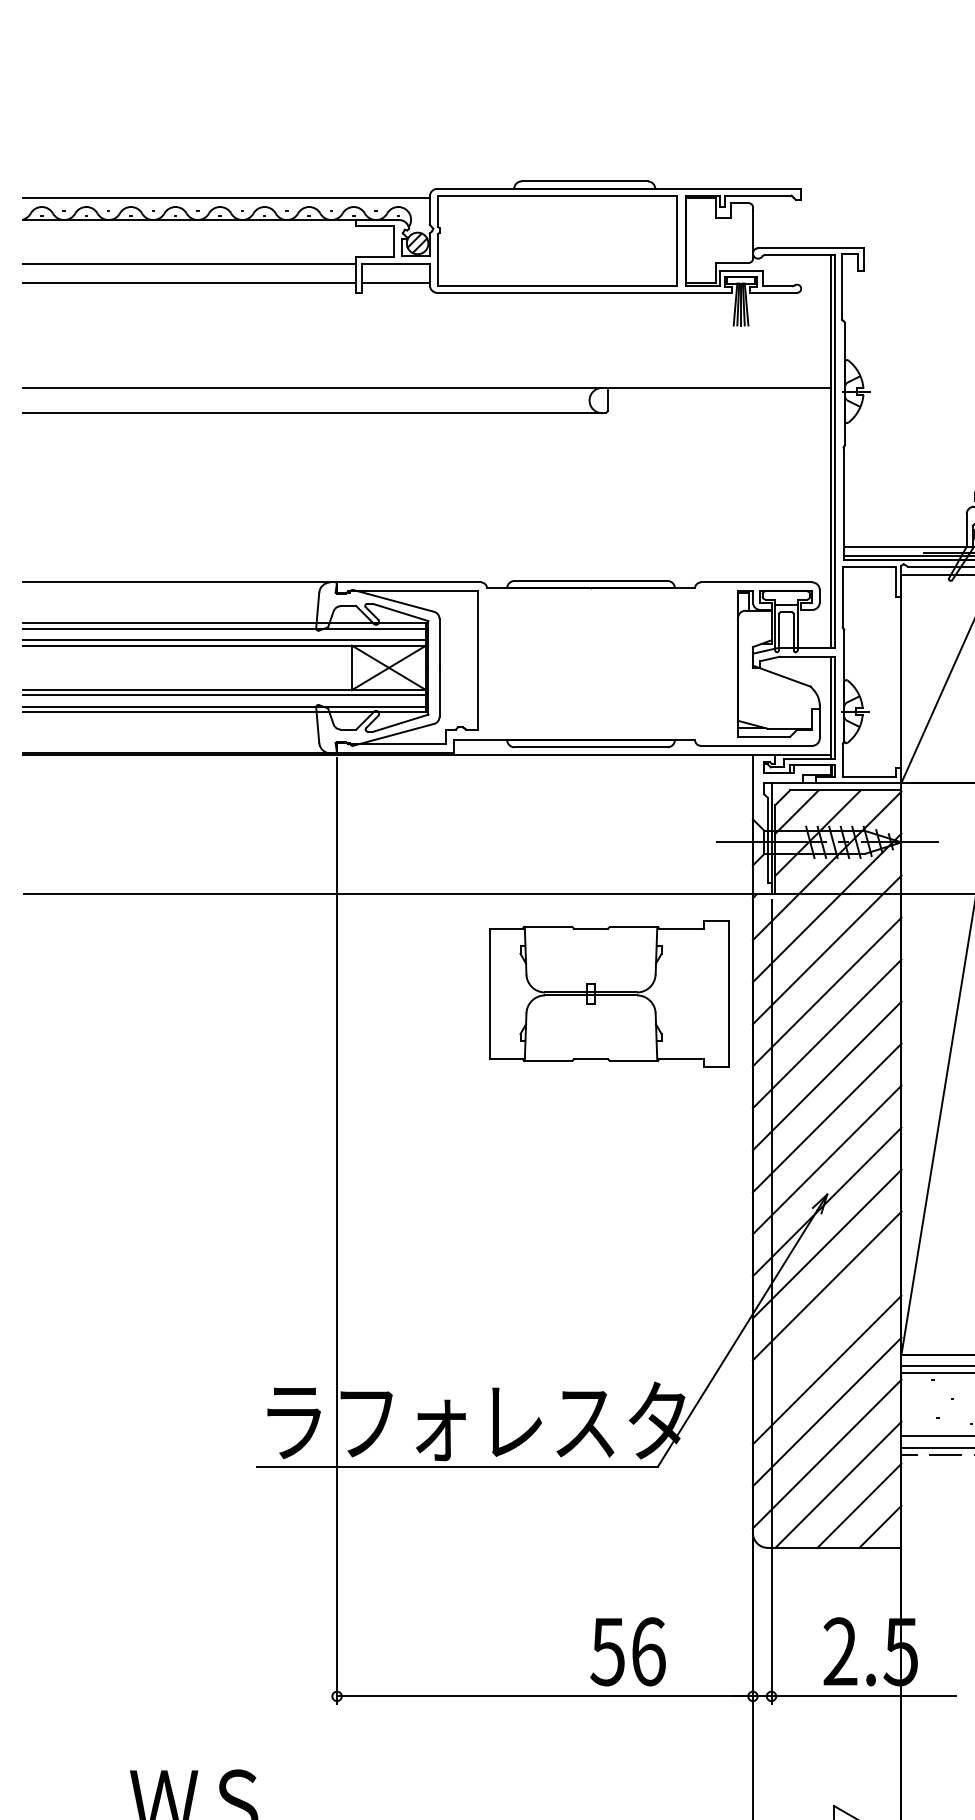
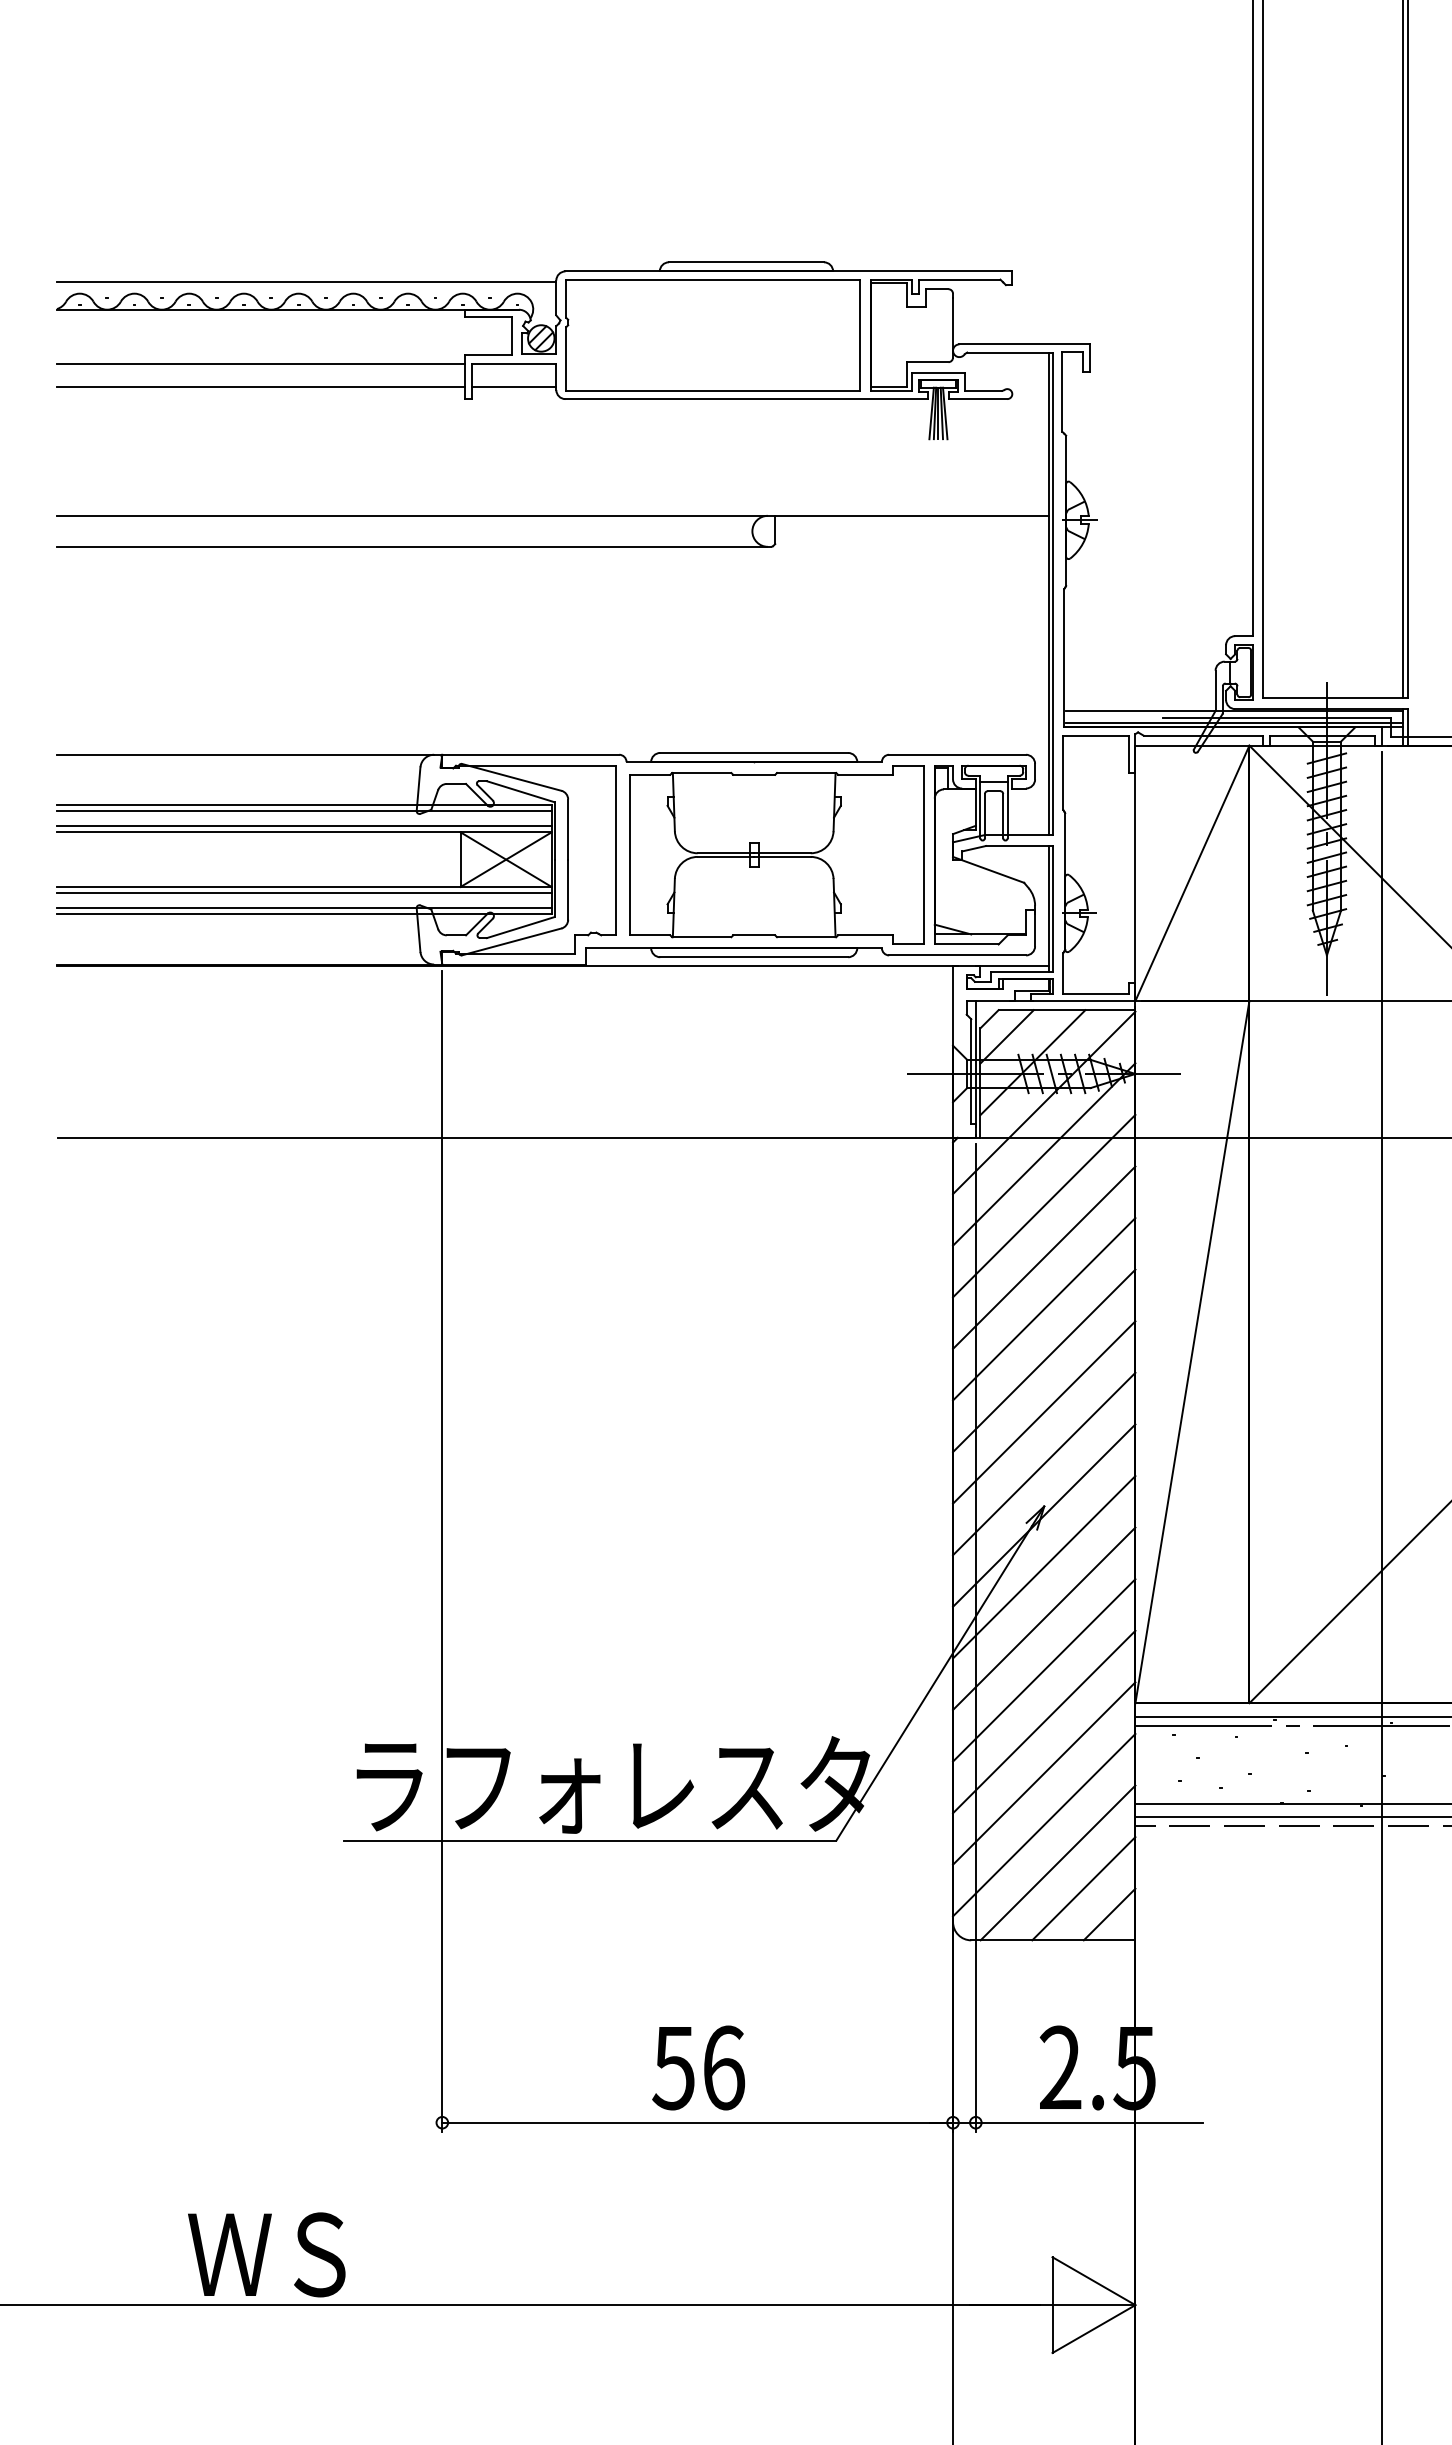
part: (609, 993) -> (776, 854), moved
line: (827, 1328) -> (1044, 1670), added
text: (627, 1651) -> (698, 2067), moved

